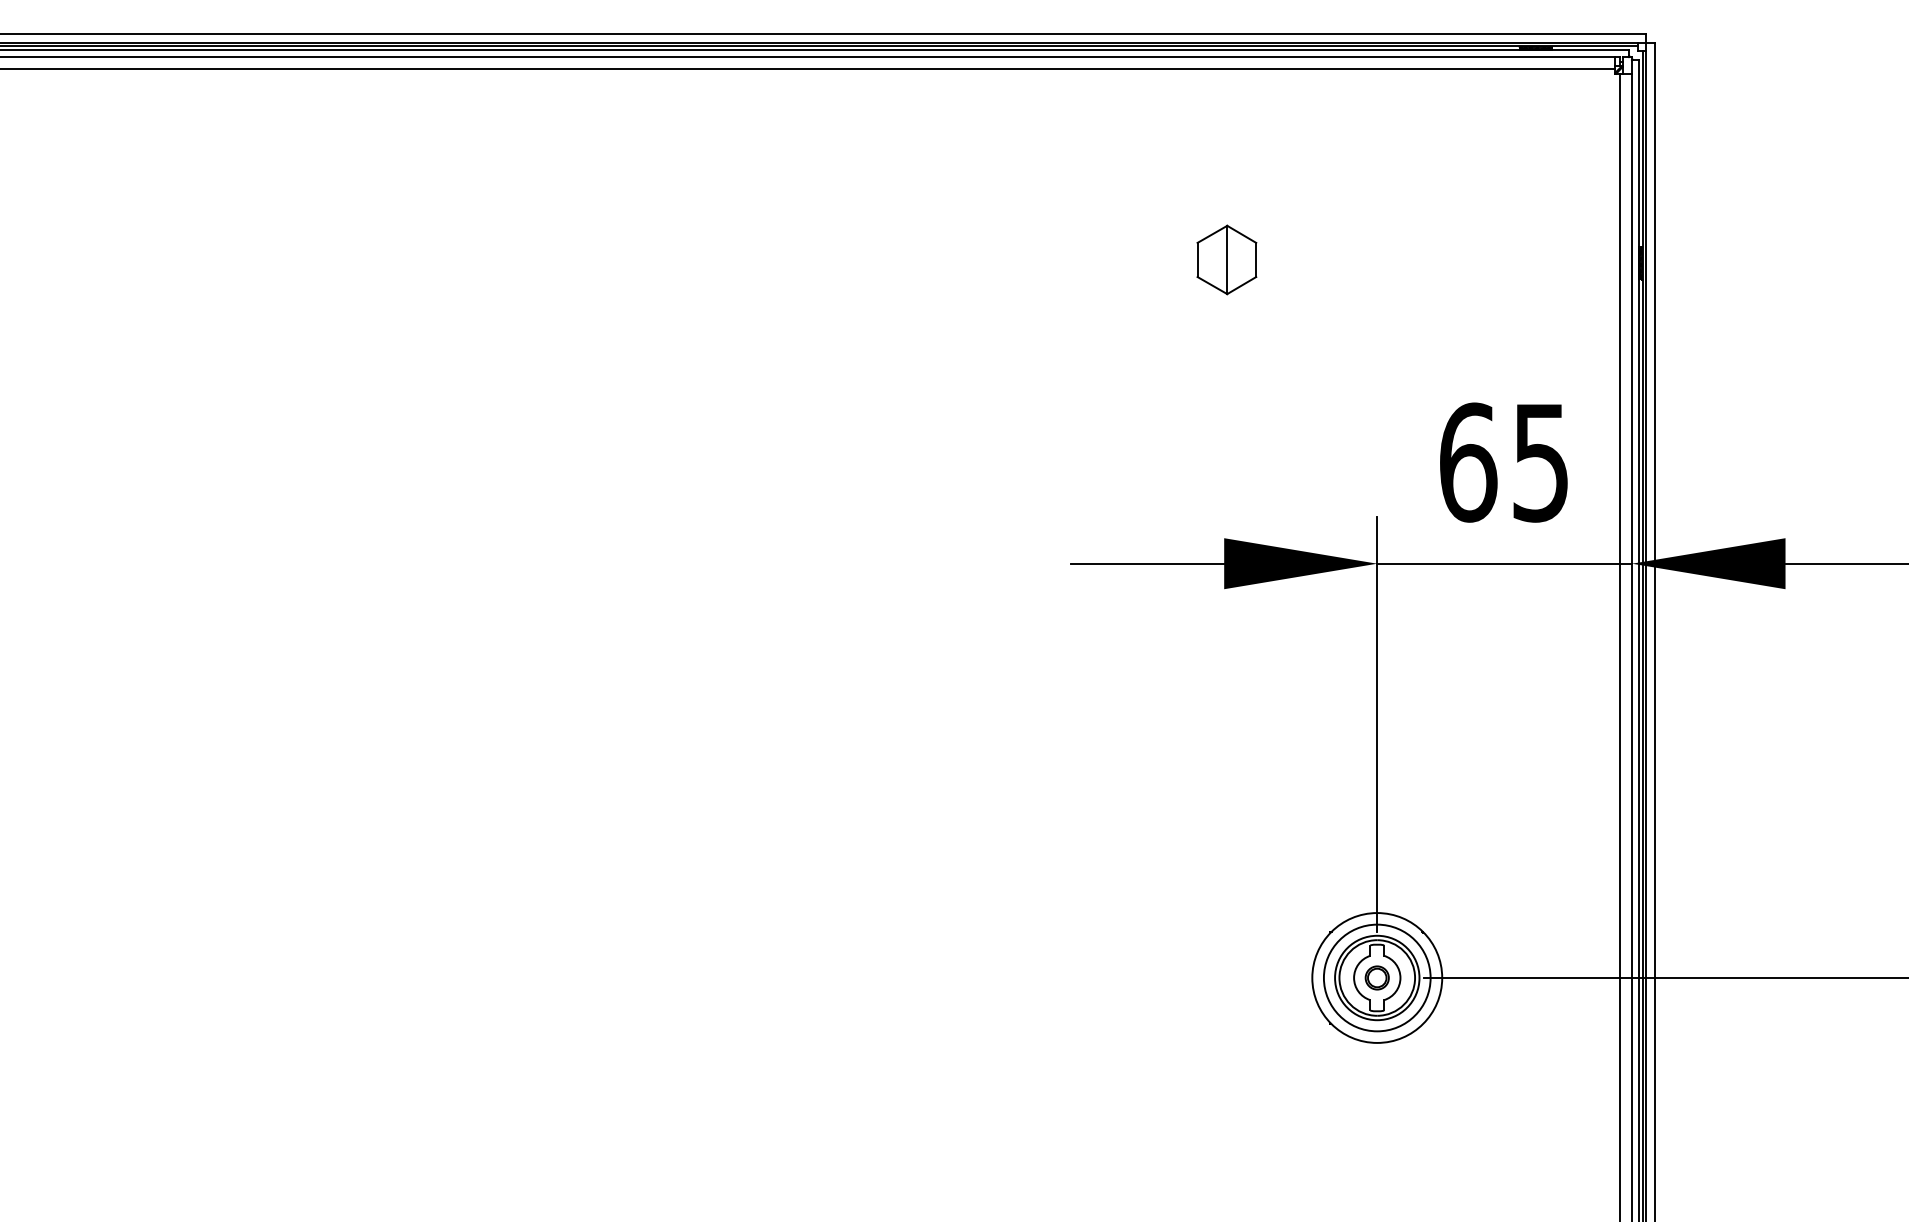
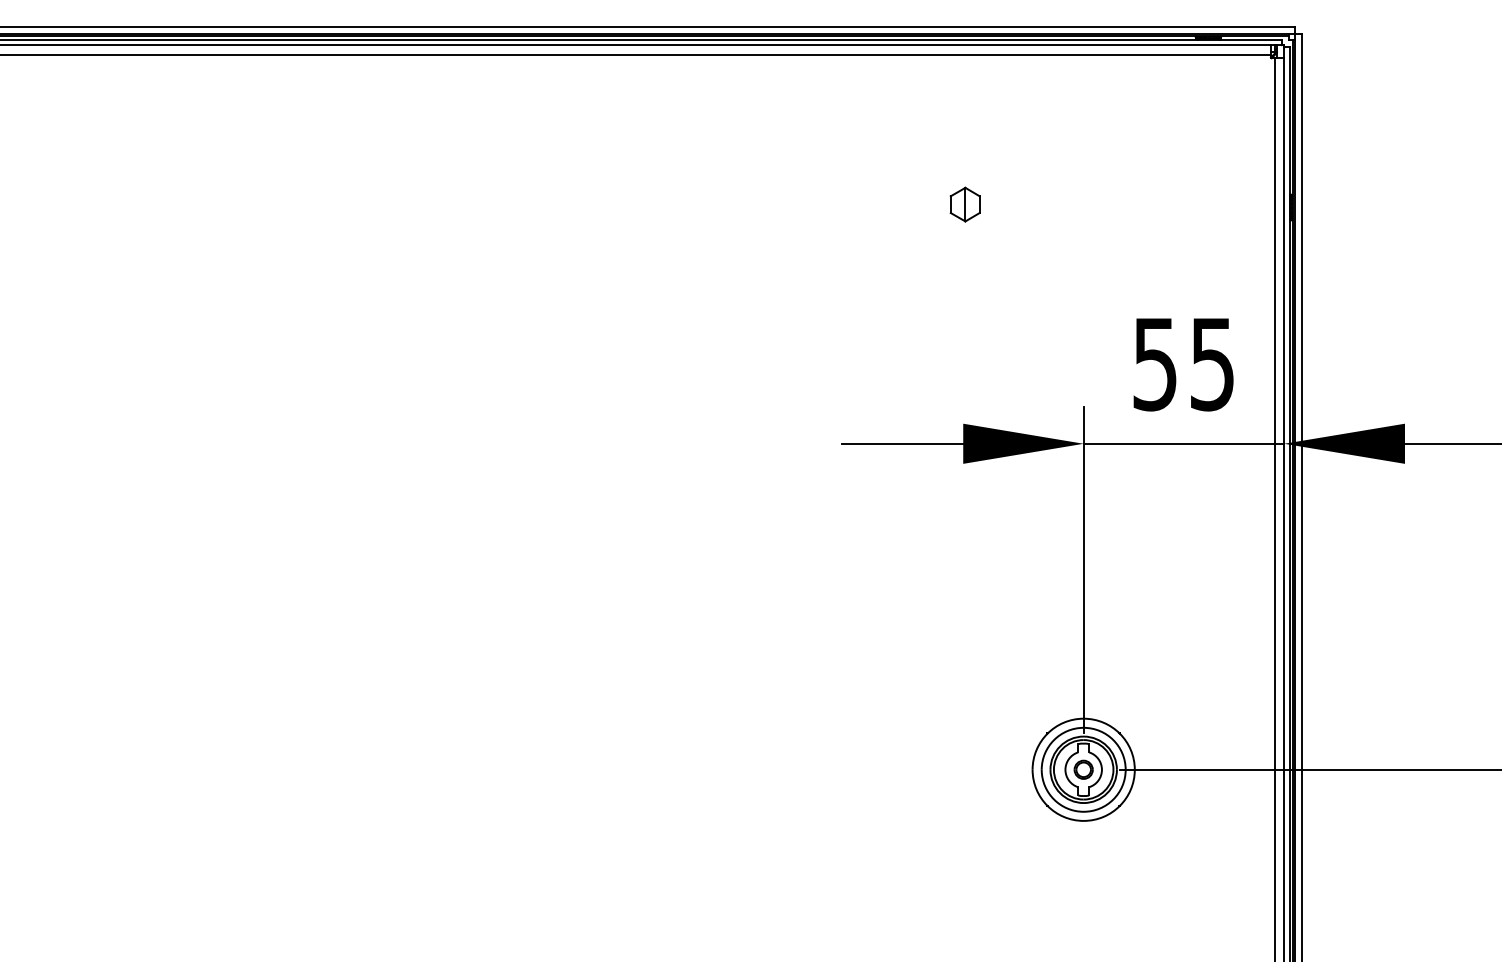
part: (1225, 259) -> (964, 204), size x0.62
text: (1468, 462) -> (1155, 364), 65 -> 55

